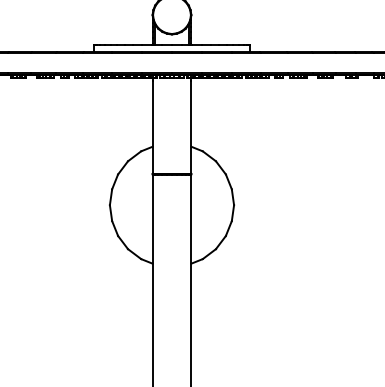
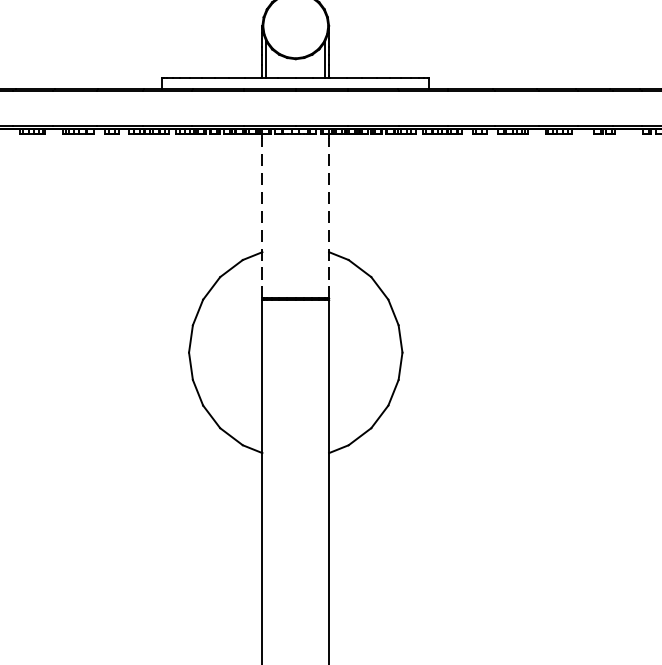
line: (152, 127) -> (262, 219), solid -> dashed
line: (191, 127) -> (329, 219), solid -> dashed

